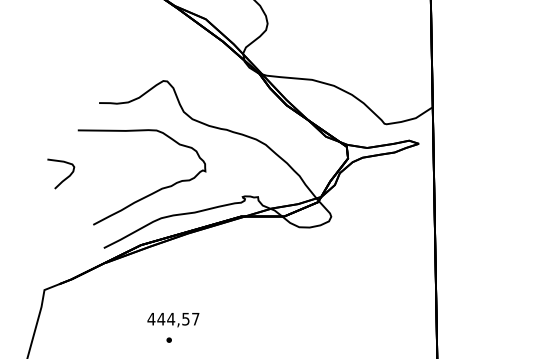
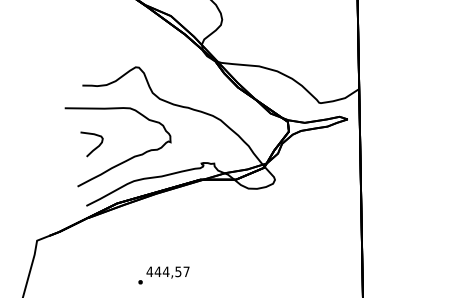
curve: (65, 177) -> (95, 147), moved
text: (172, 319) -> (167, 272), moved

